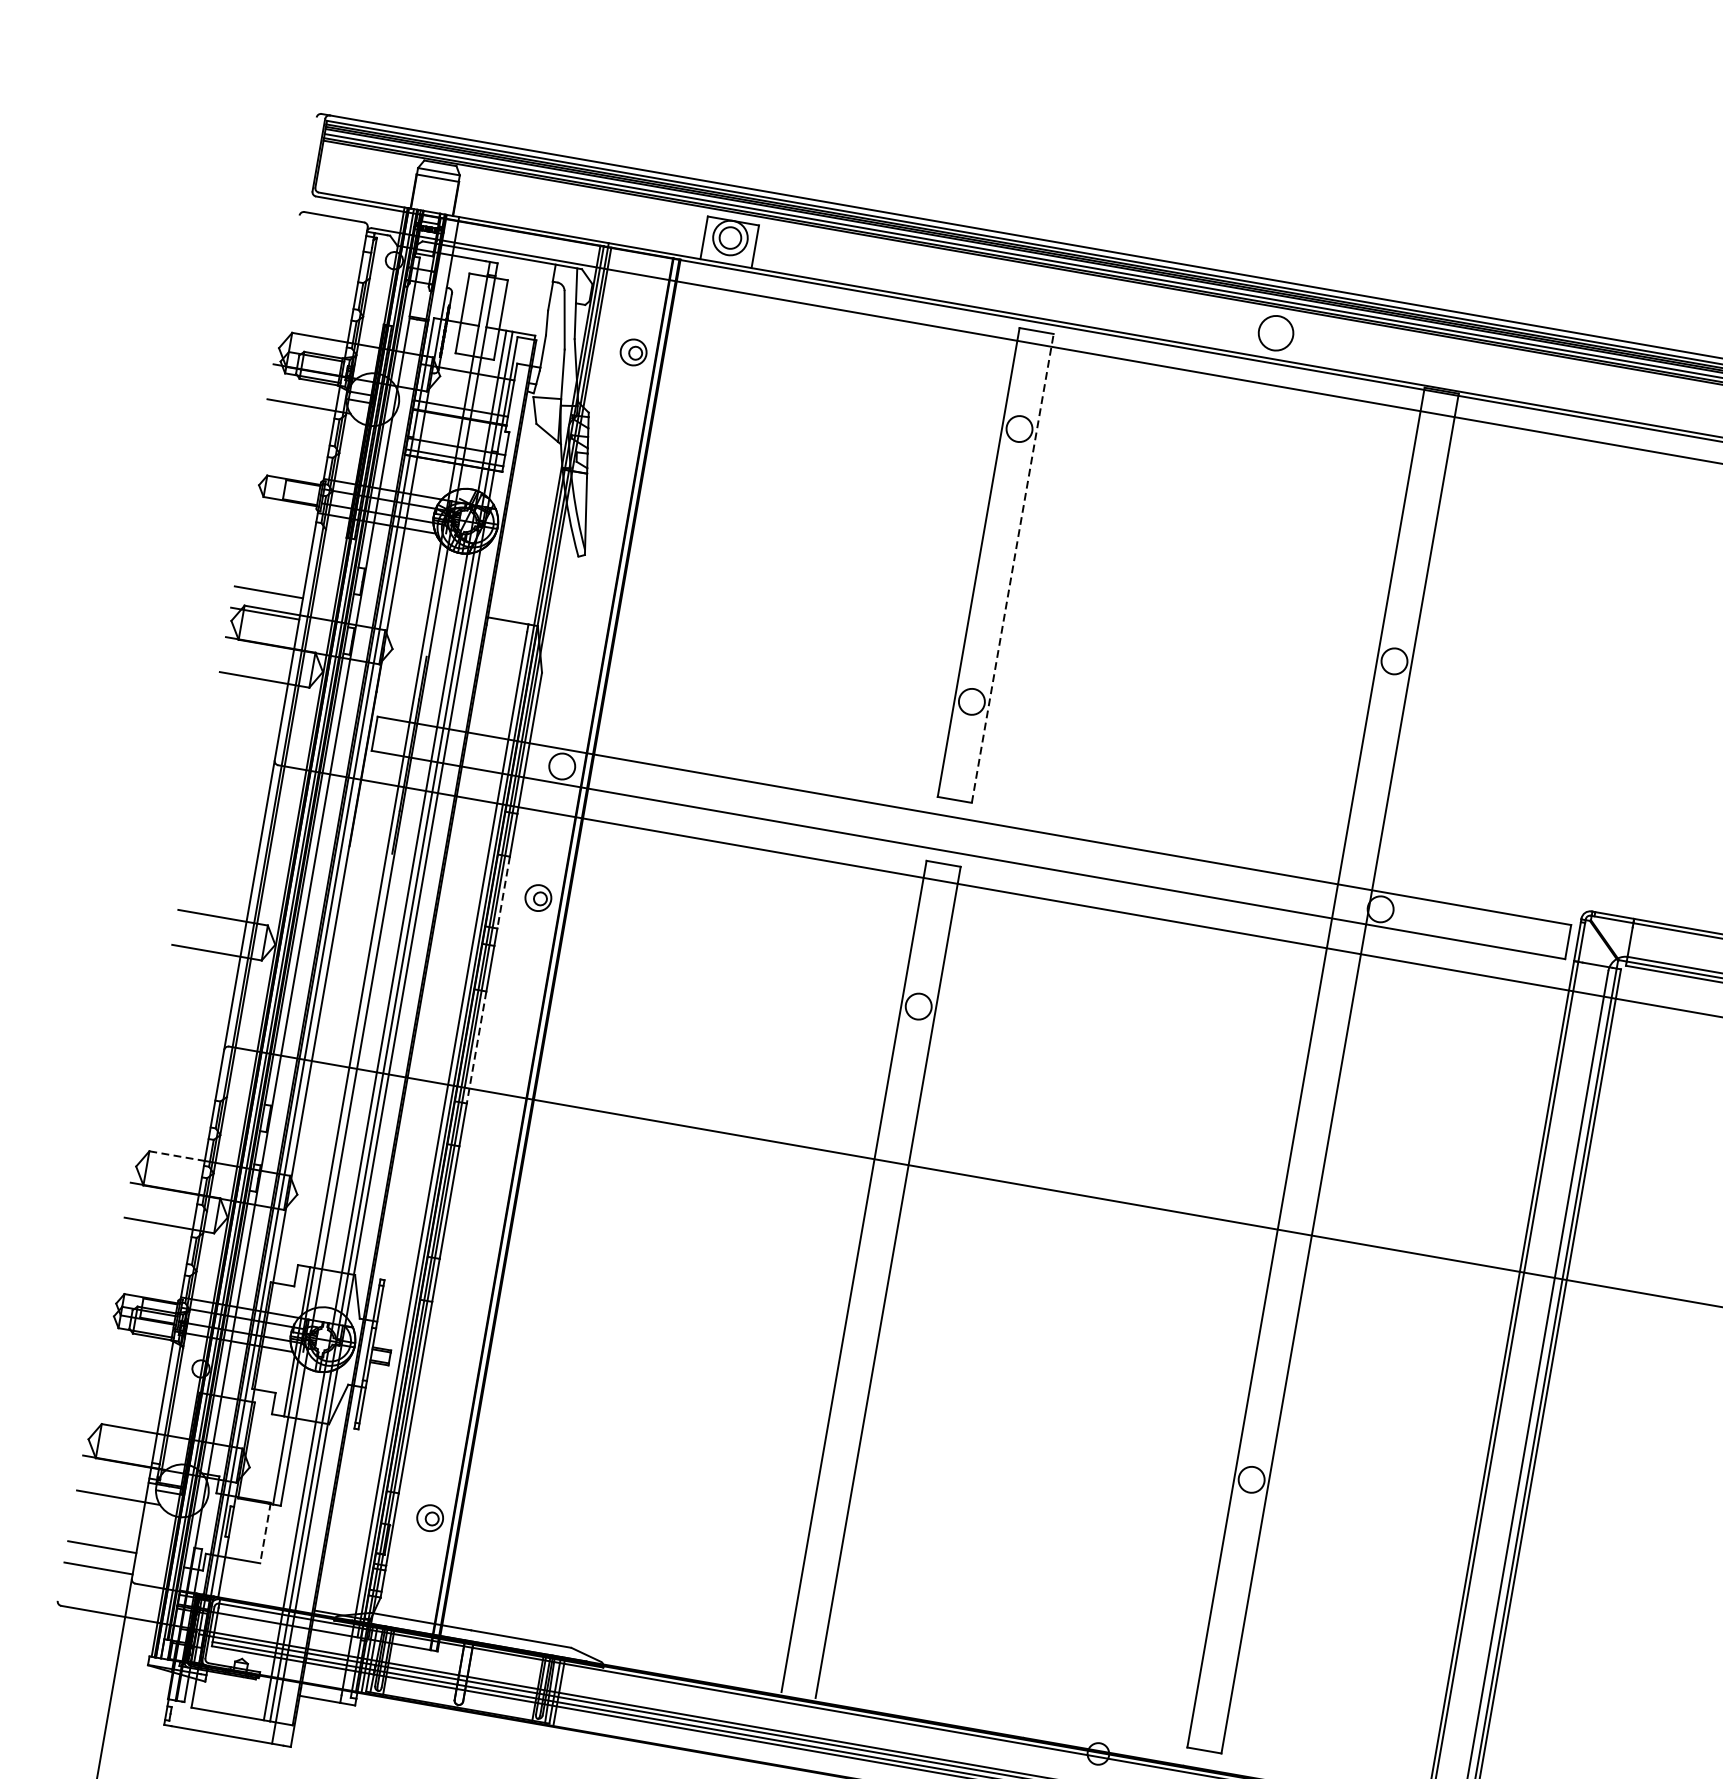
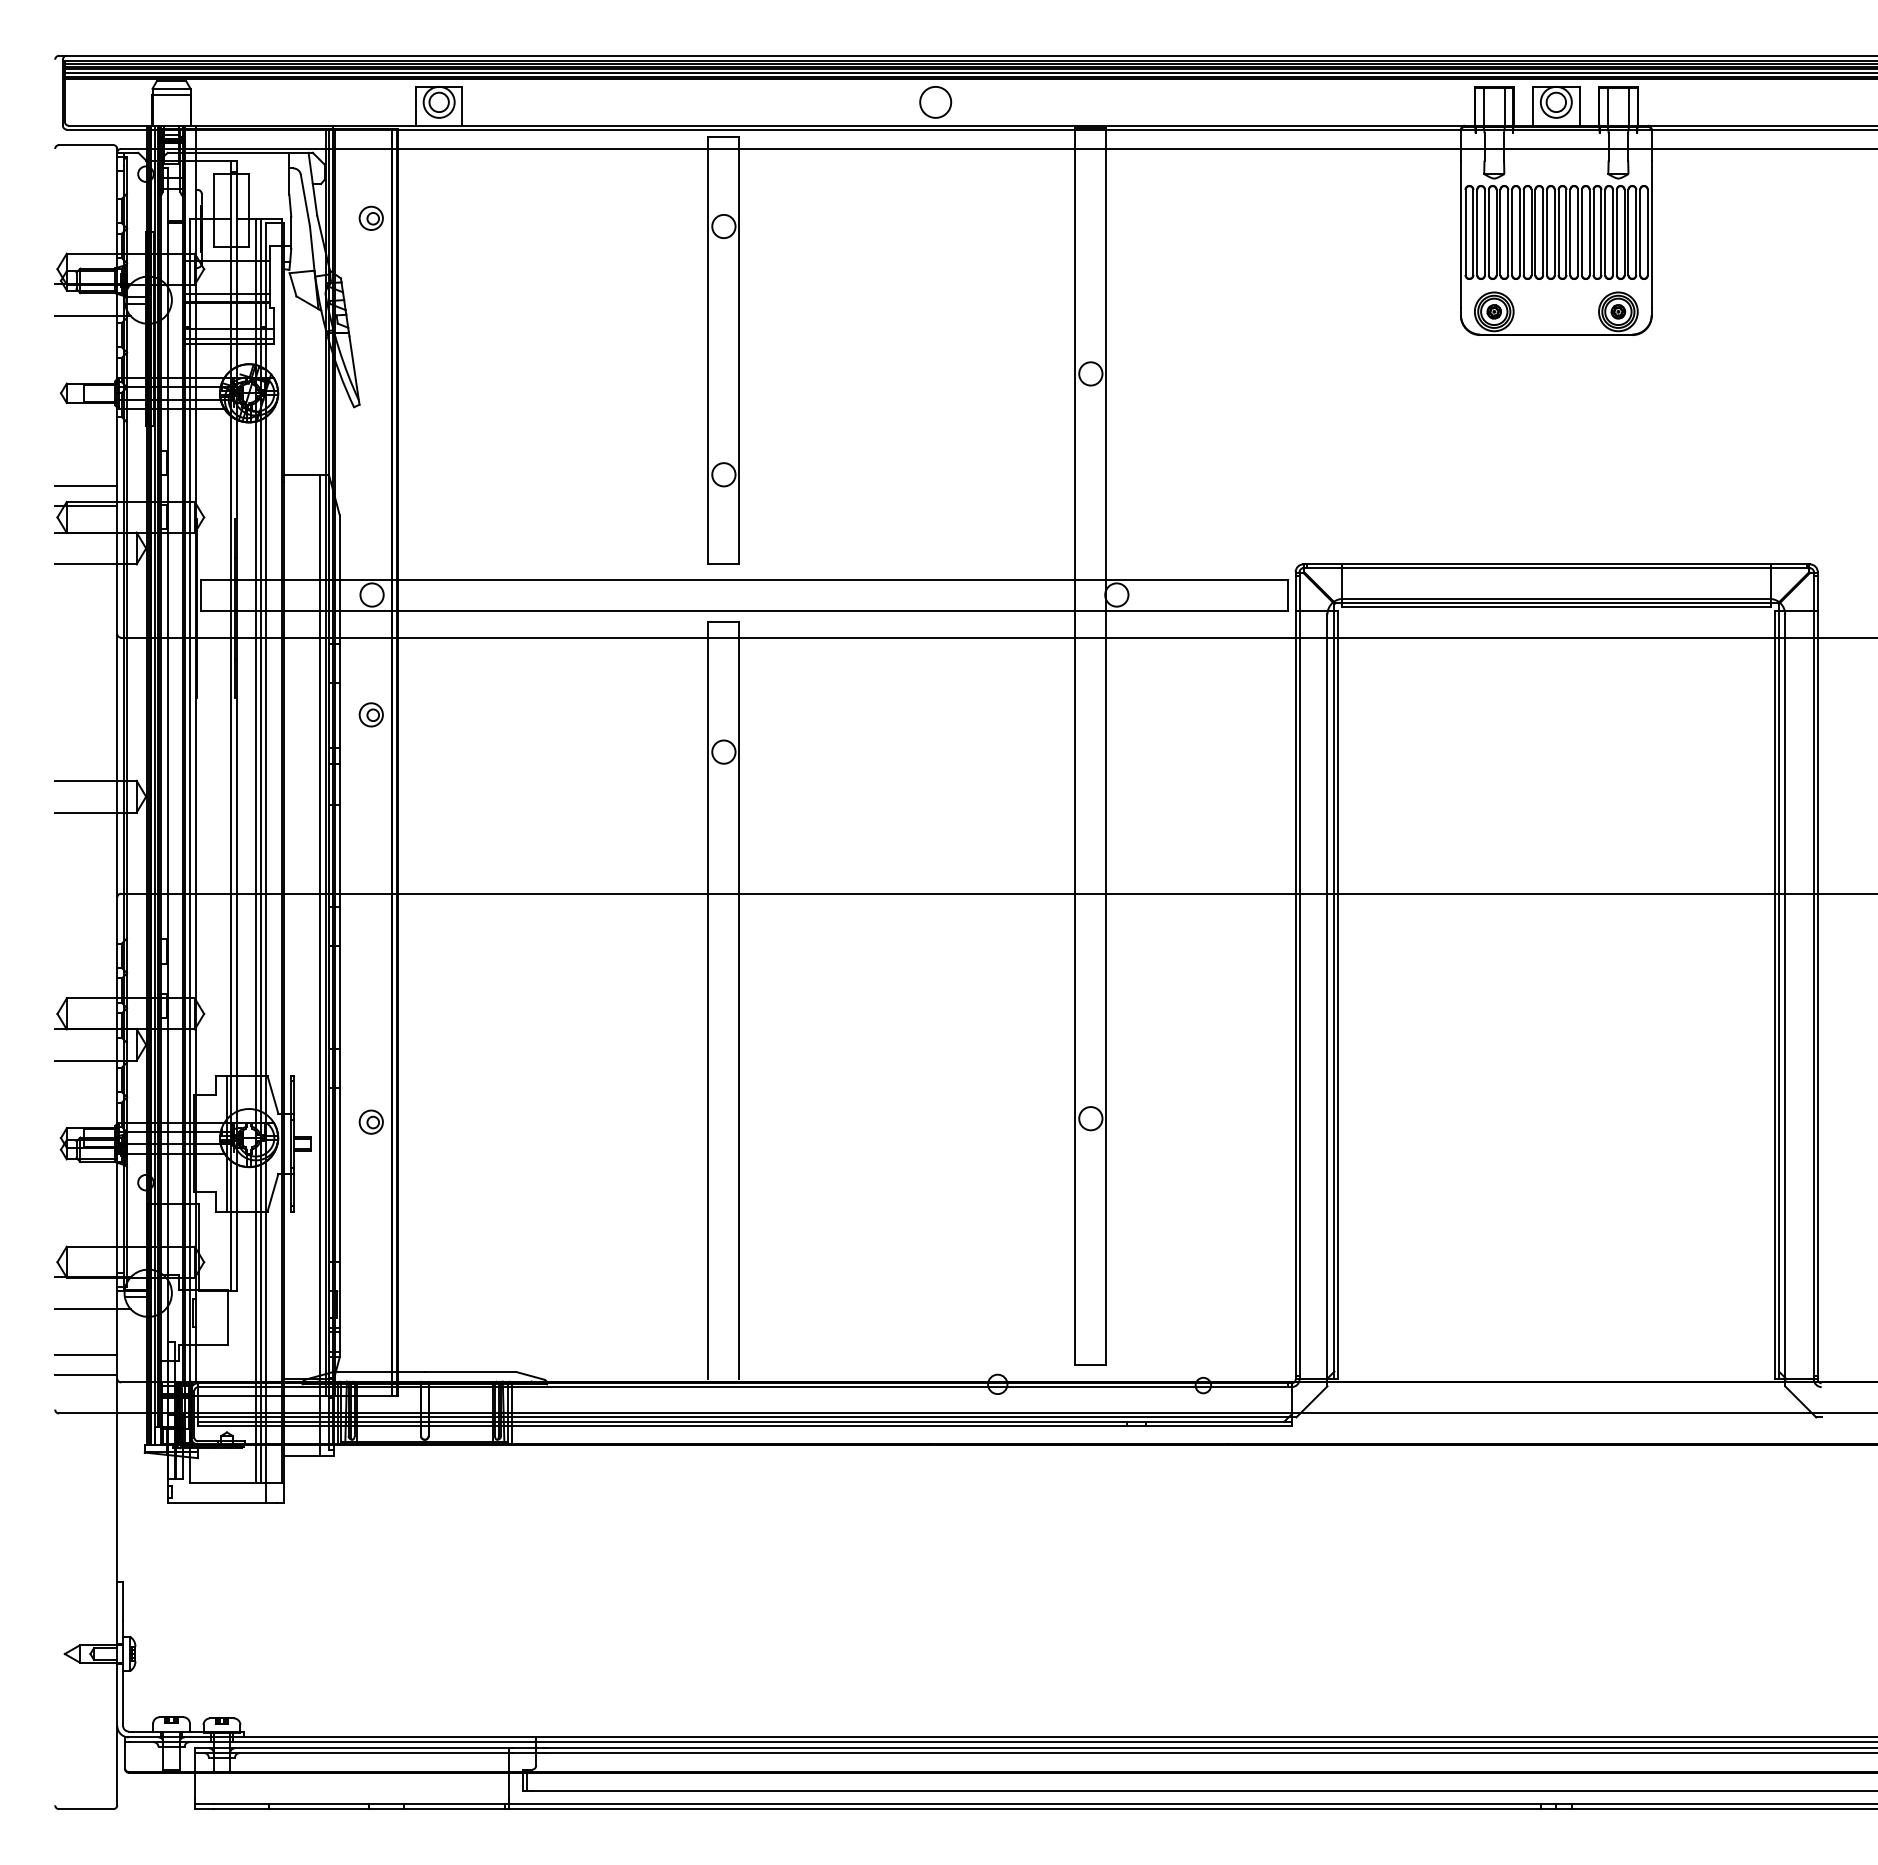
line: (1012, 568) -> (739, 350), dashed -> solid
line: (503, 892) -> (339, 715), dashed -> solid
line: (476, 1047) -> (339, 856), dashed -> solid
line: (177, 1156) -> (92, 998), dashed -> solid
part: (429, 1517) -> (370, 1121), moved
line: (265, 1532) -> (228, 1317), dashed -> solid

